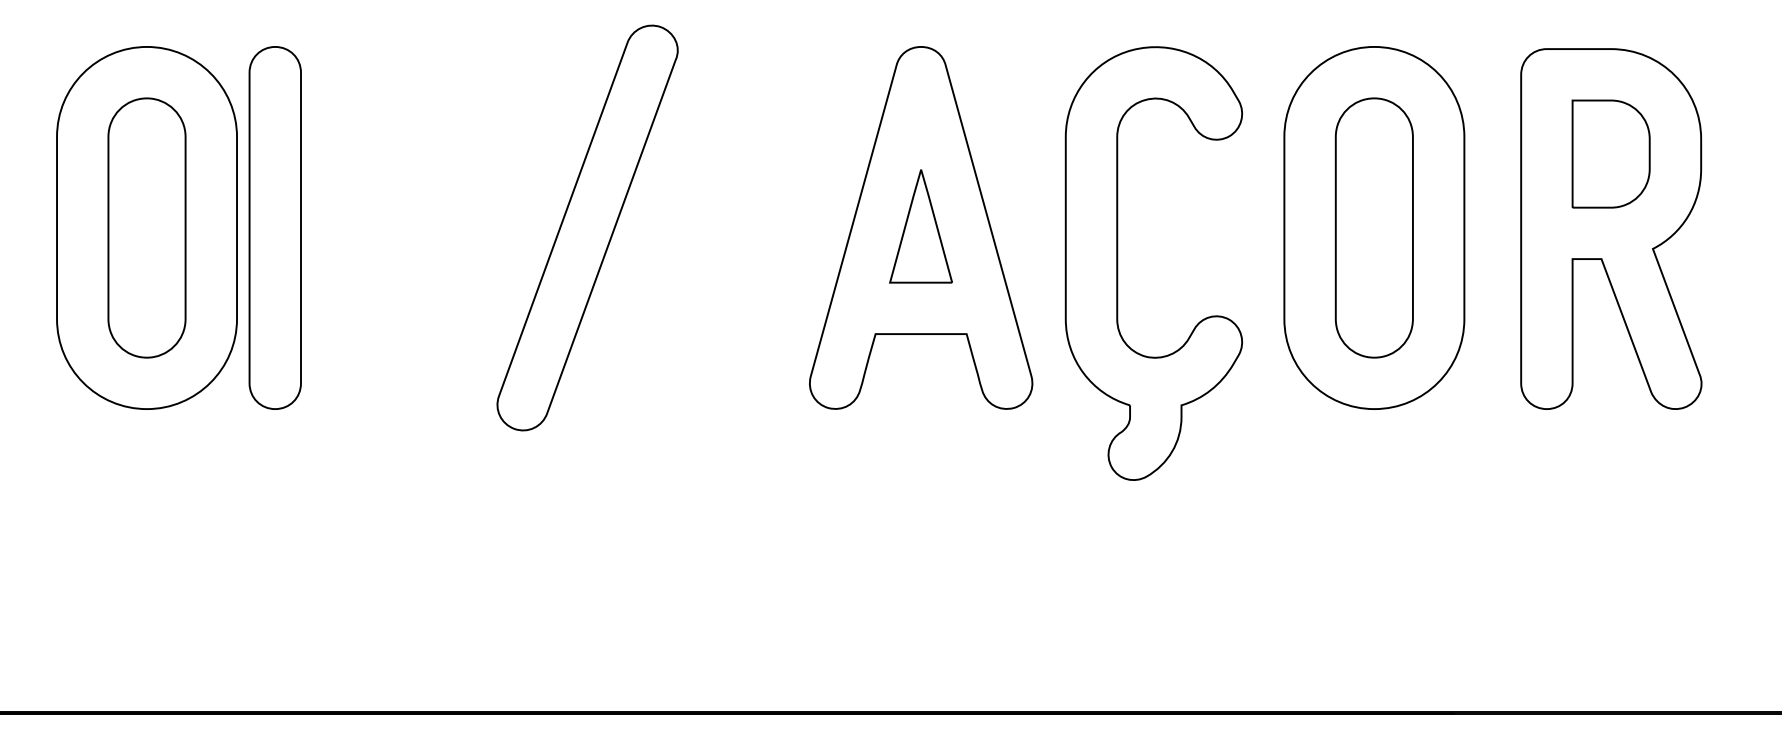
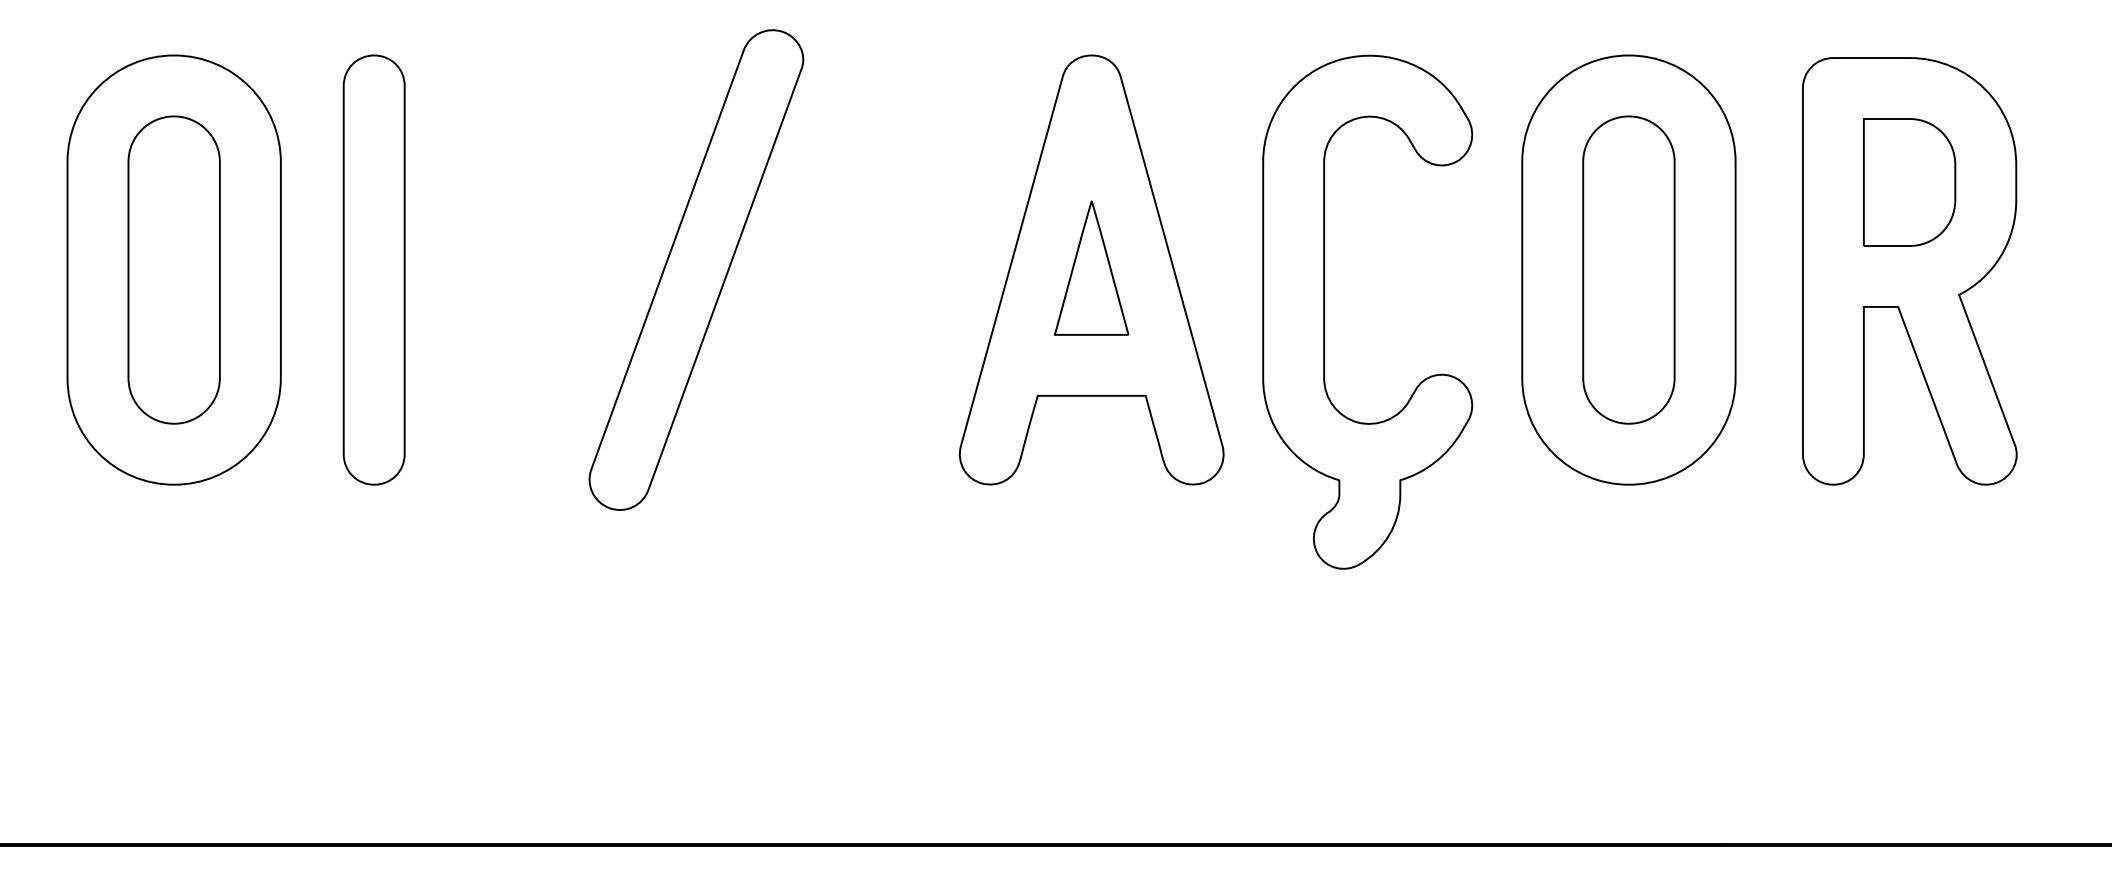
part: (274, 227) -> (373, 269), moved

